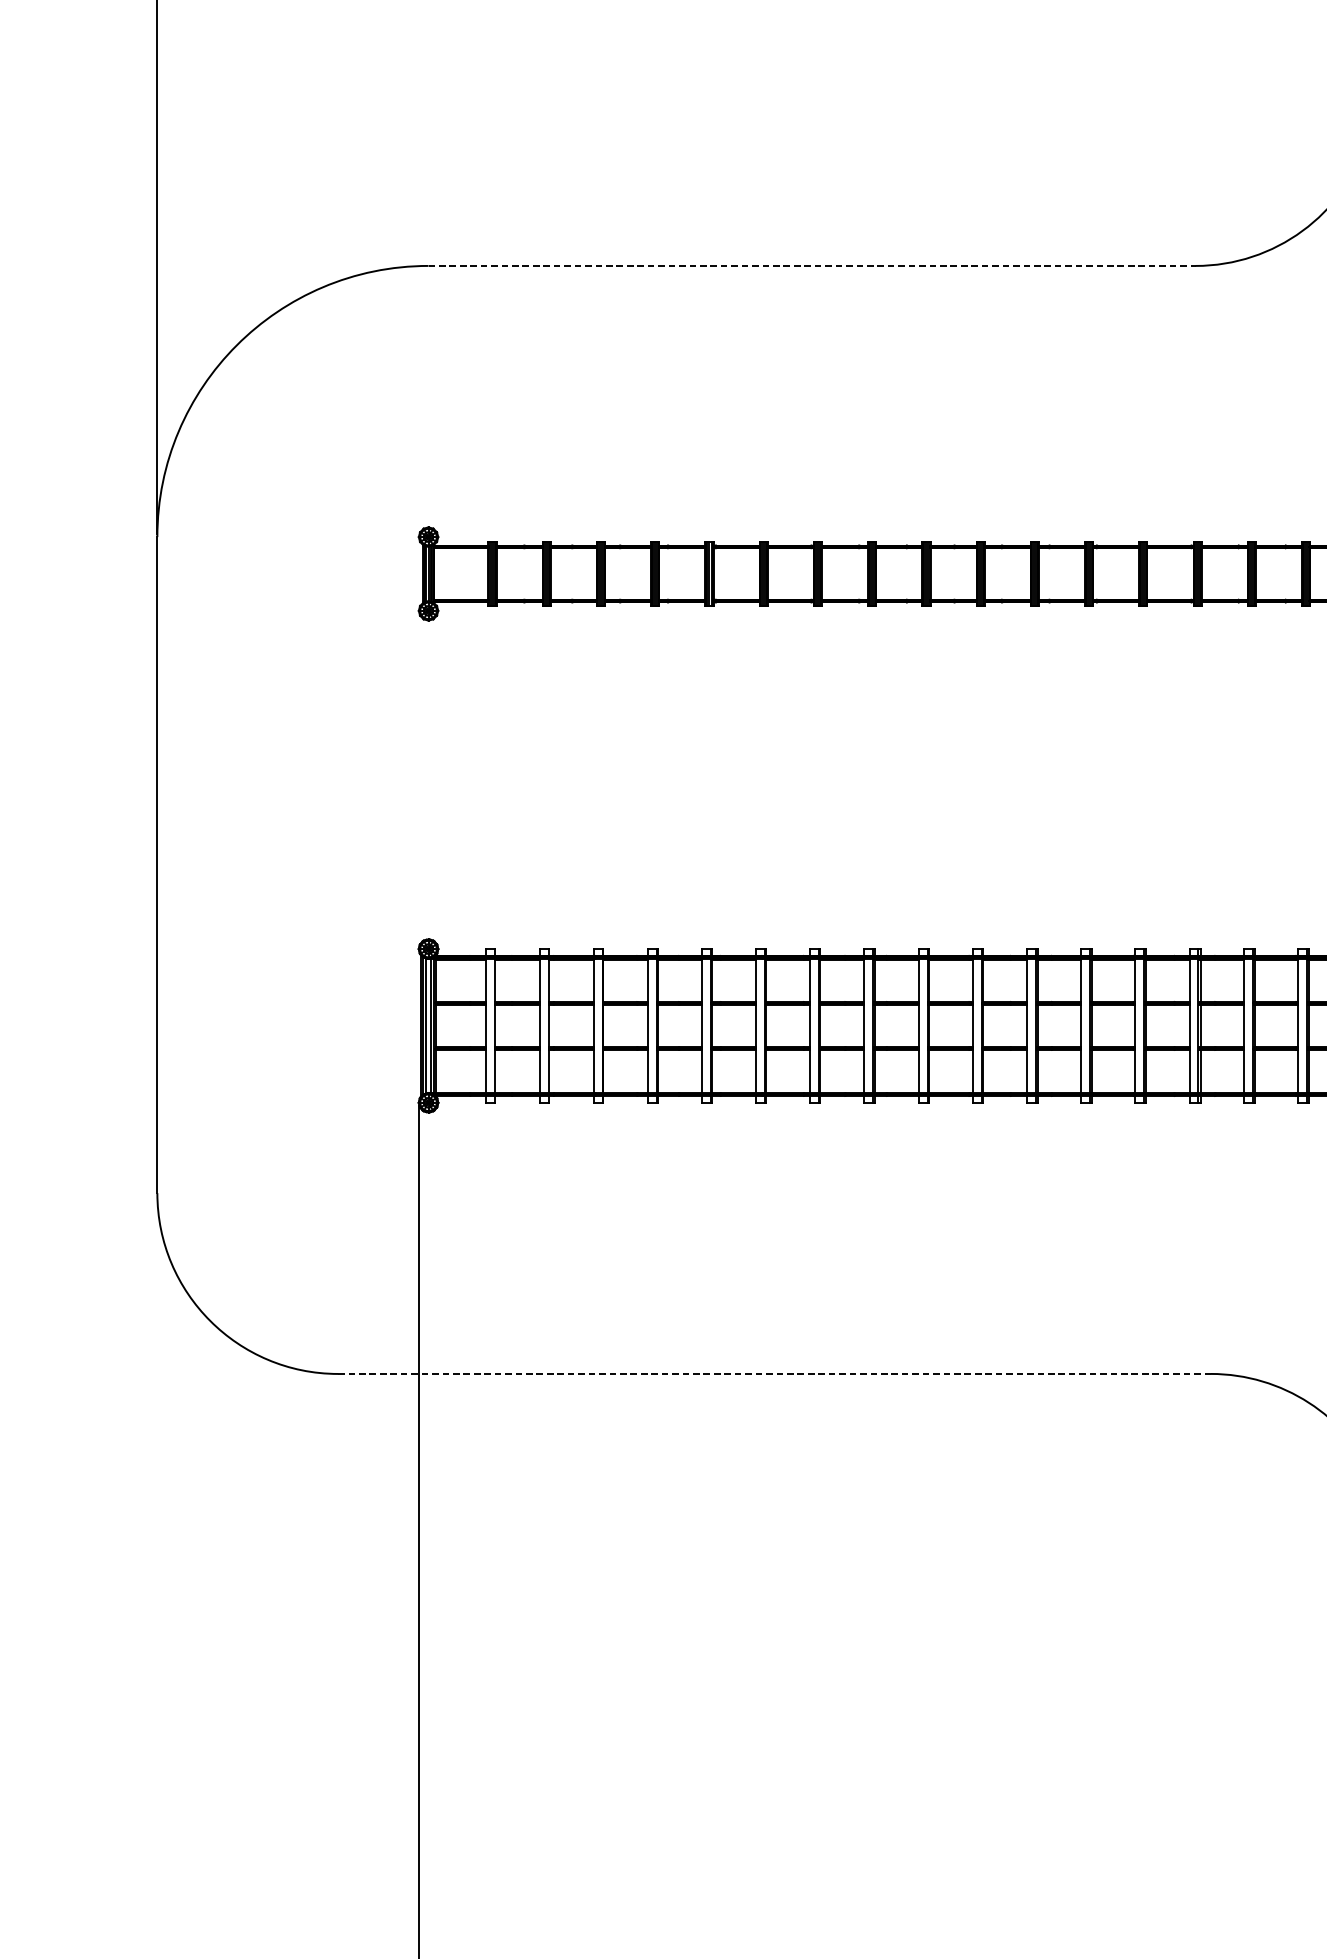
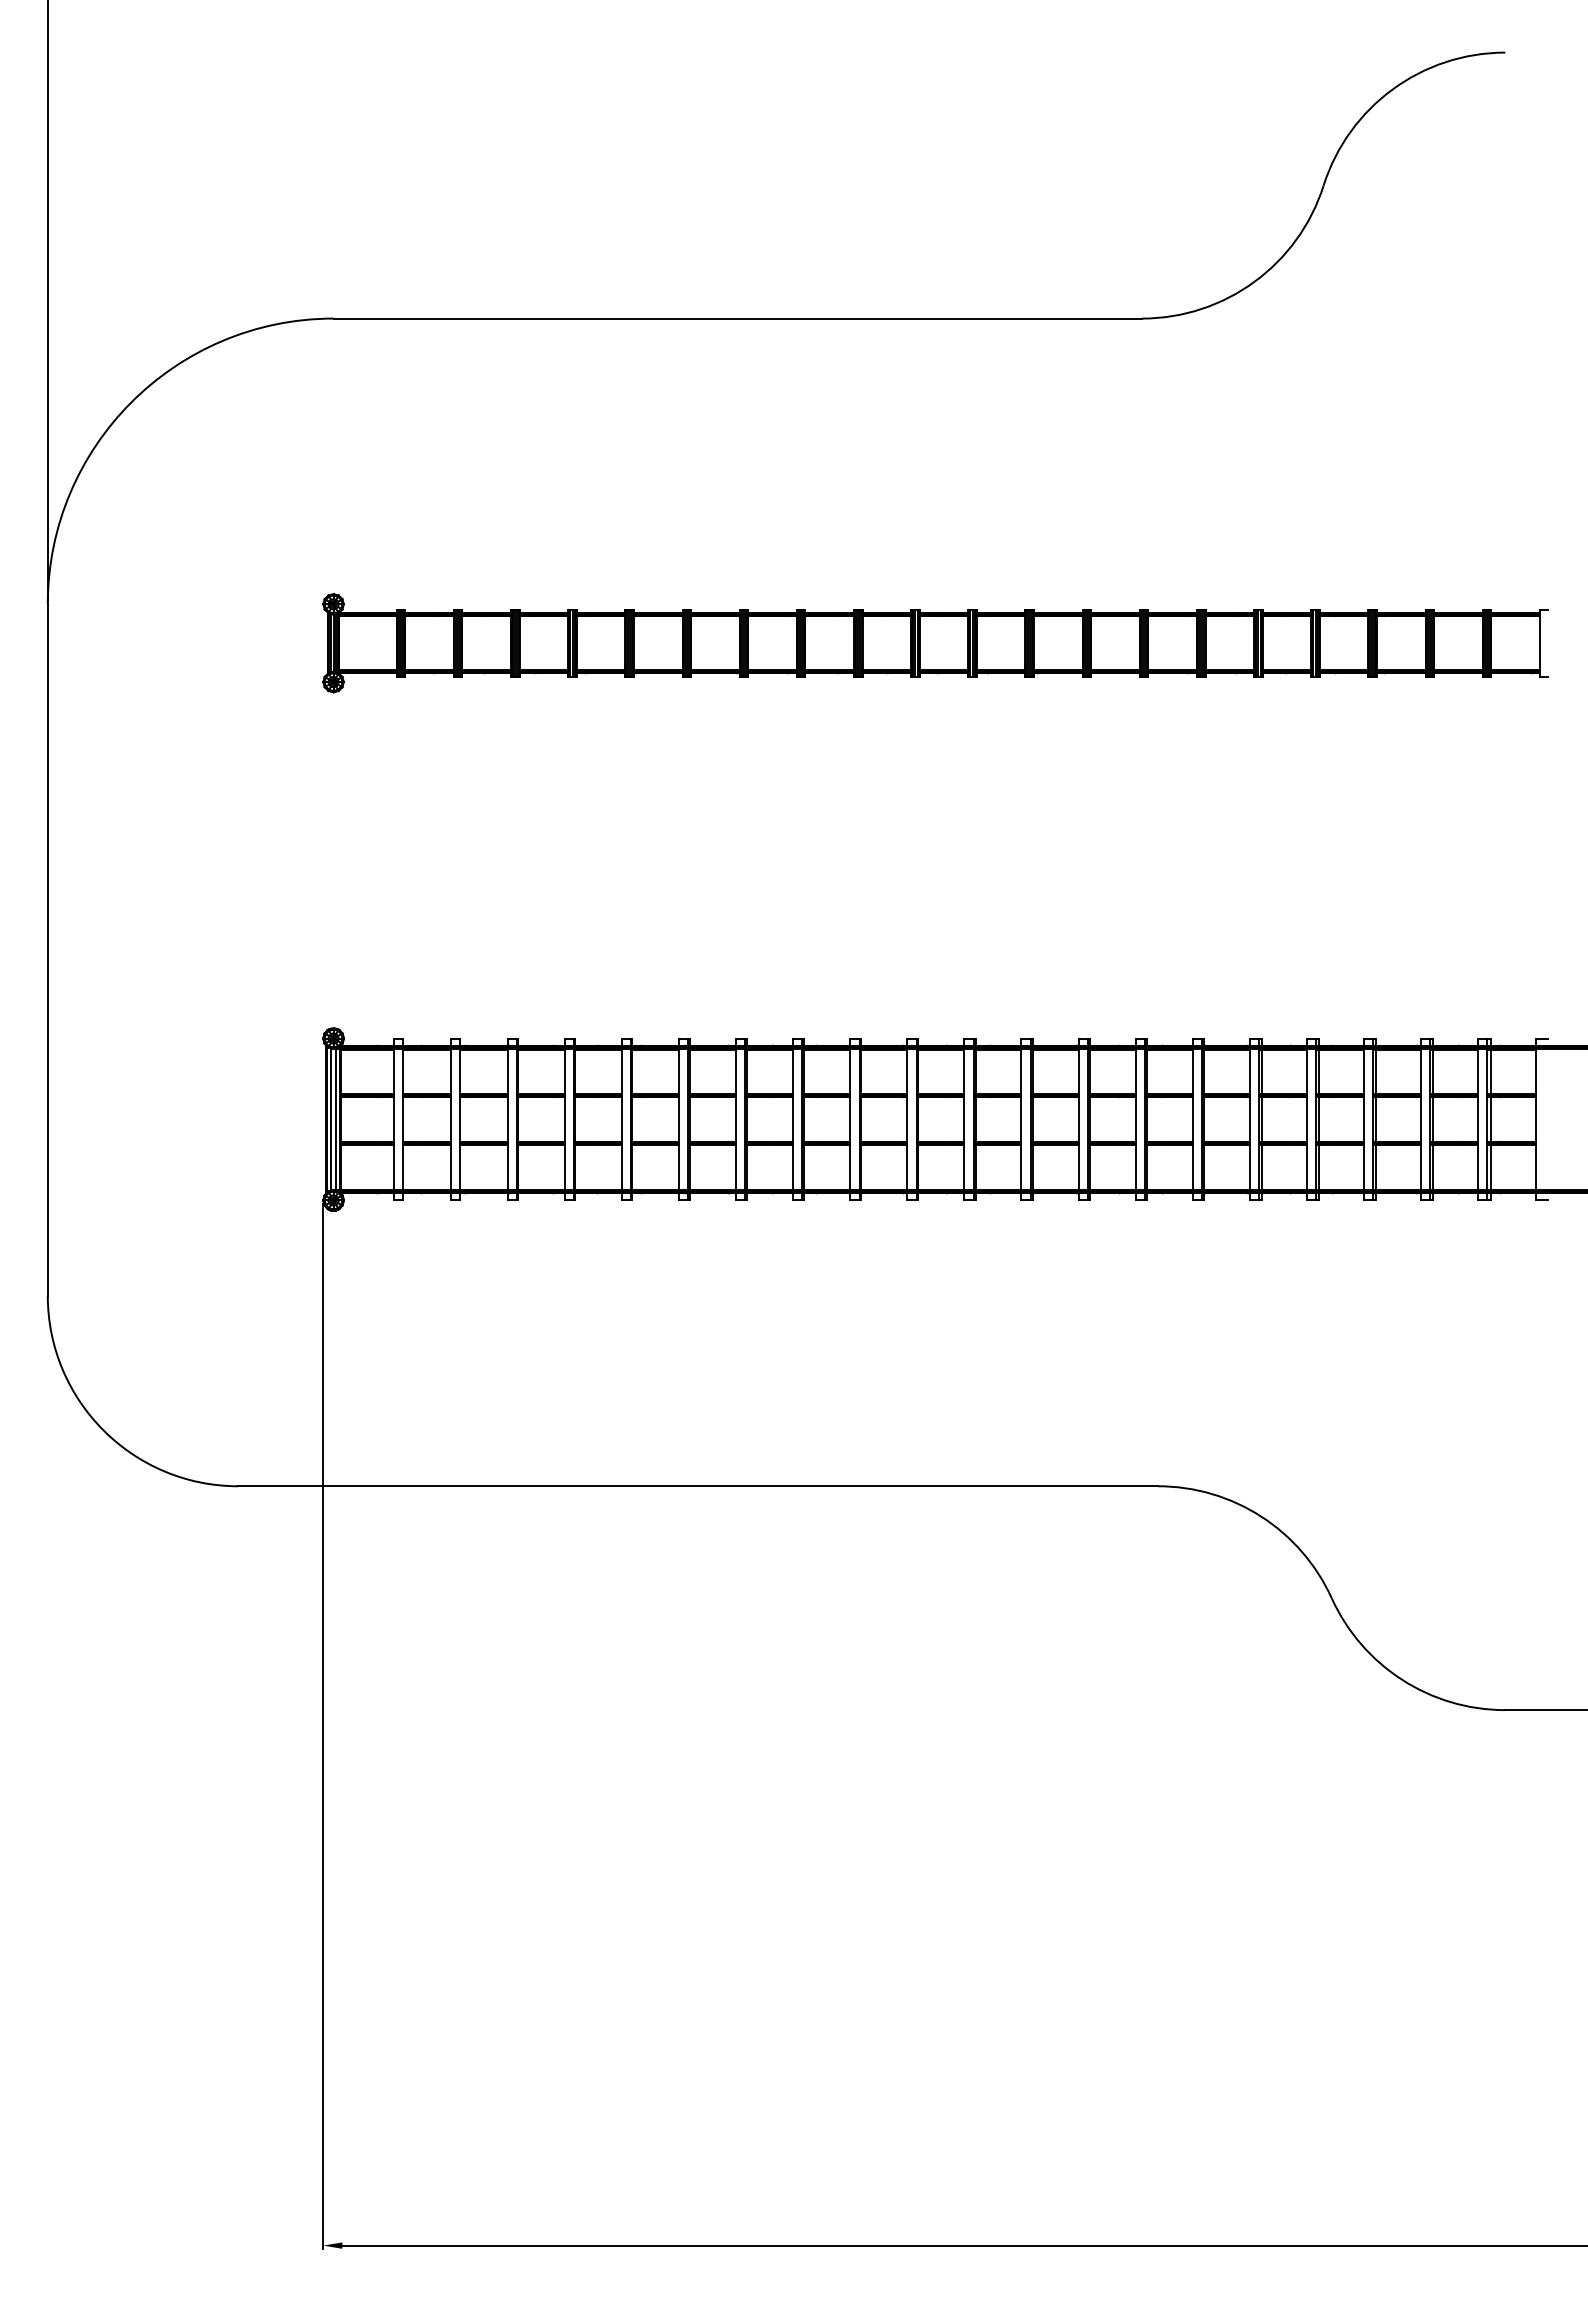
line: (812, 265) -> (738, 318), dashed -> solid
line: (774, 1374) -> (698, 1486), dashed -> solid

